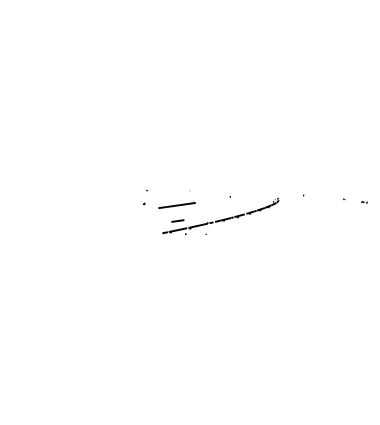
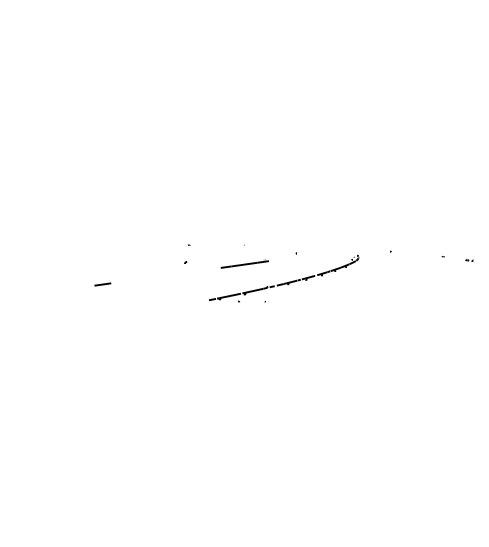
line: (176, 204) -> (244, 263), moved
line: (177, 221) -> (102, 284), moved

